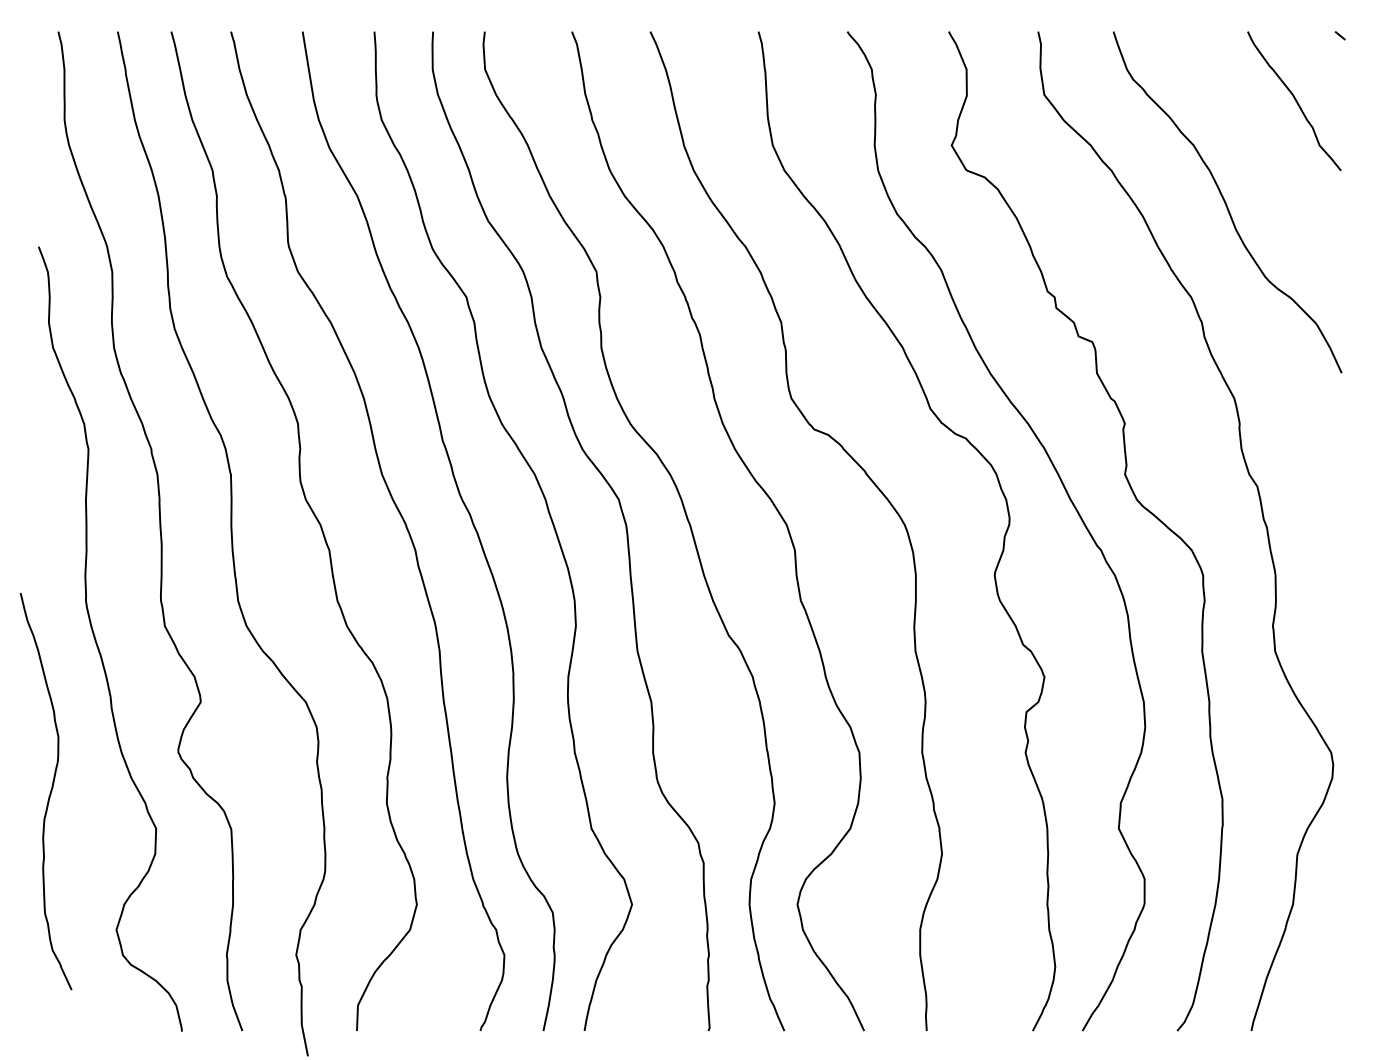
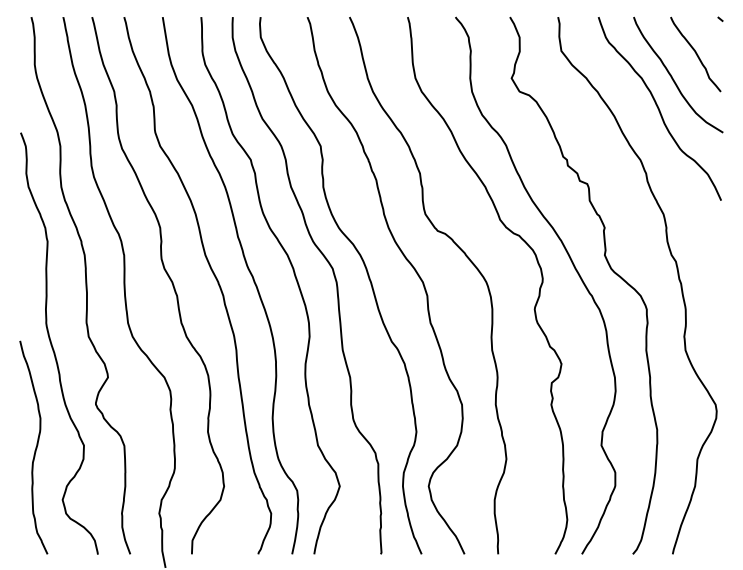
curve: (1250, 142) -> (672, 76), added
curve: (49, 791) -> (35, 447), moved

